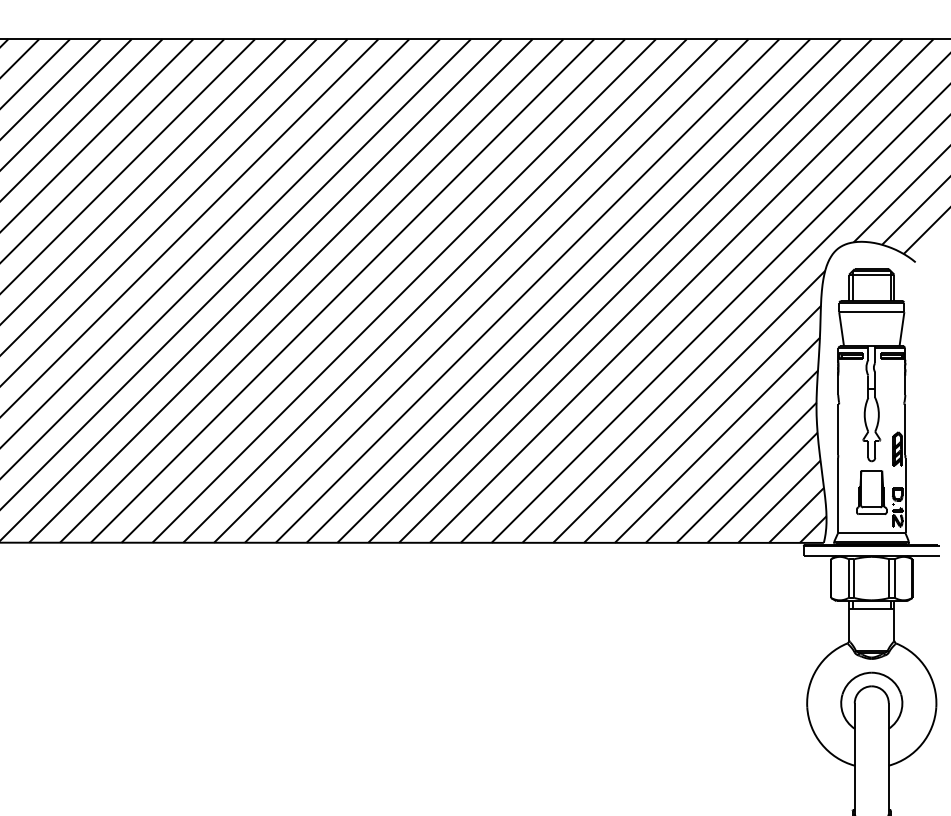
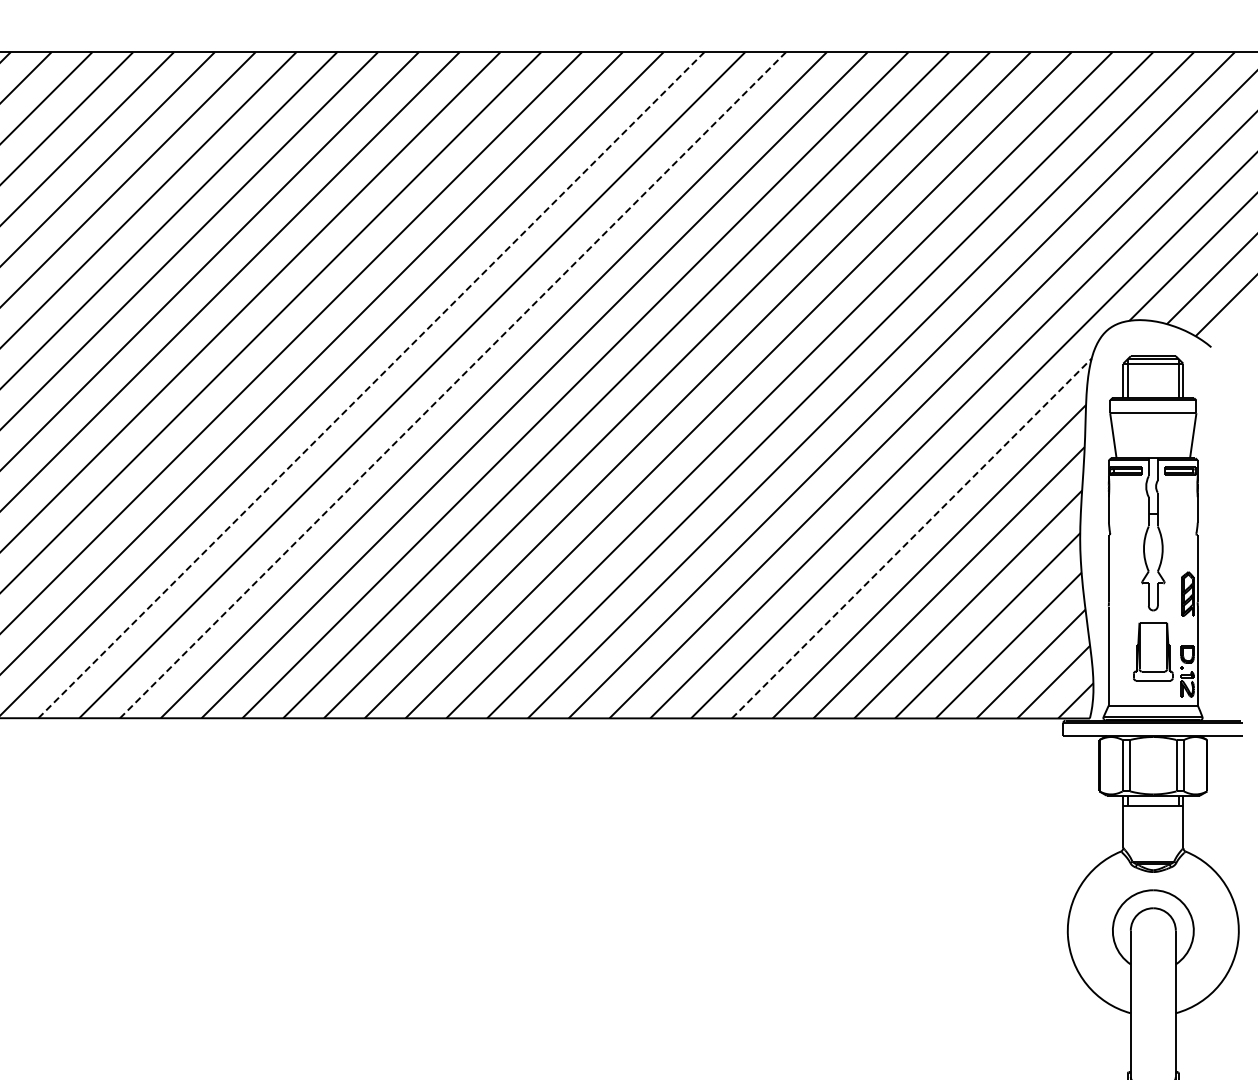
line: (280, 291) -> (371, 385), solid -> dashed
line: (342, 291) -> (453, 385), solid -> dashed
line: (689, 406) -> (912, 538), solid -> dashed

